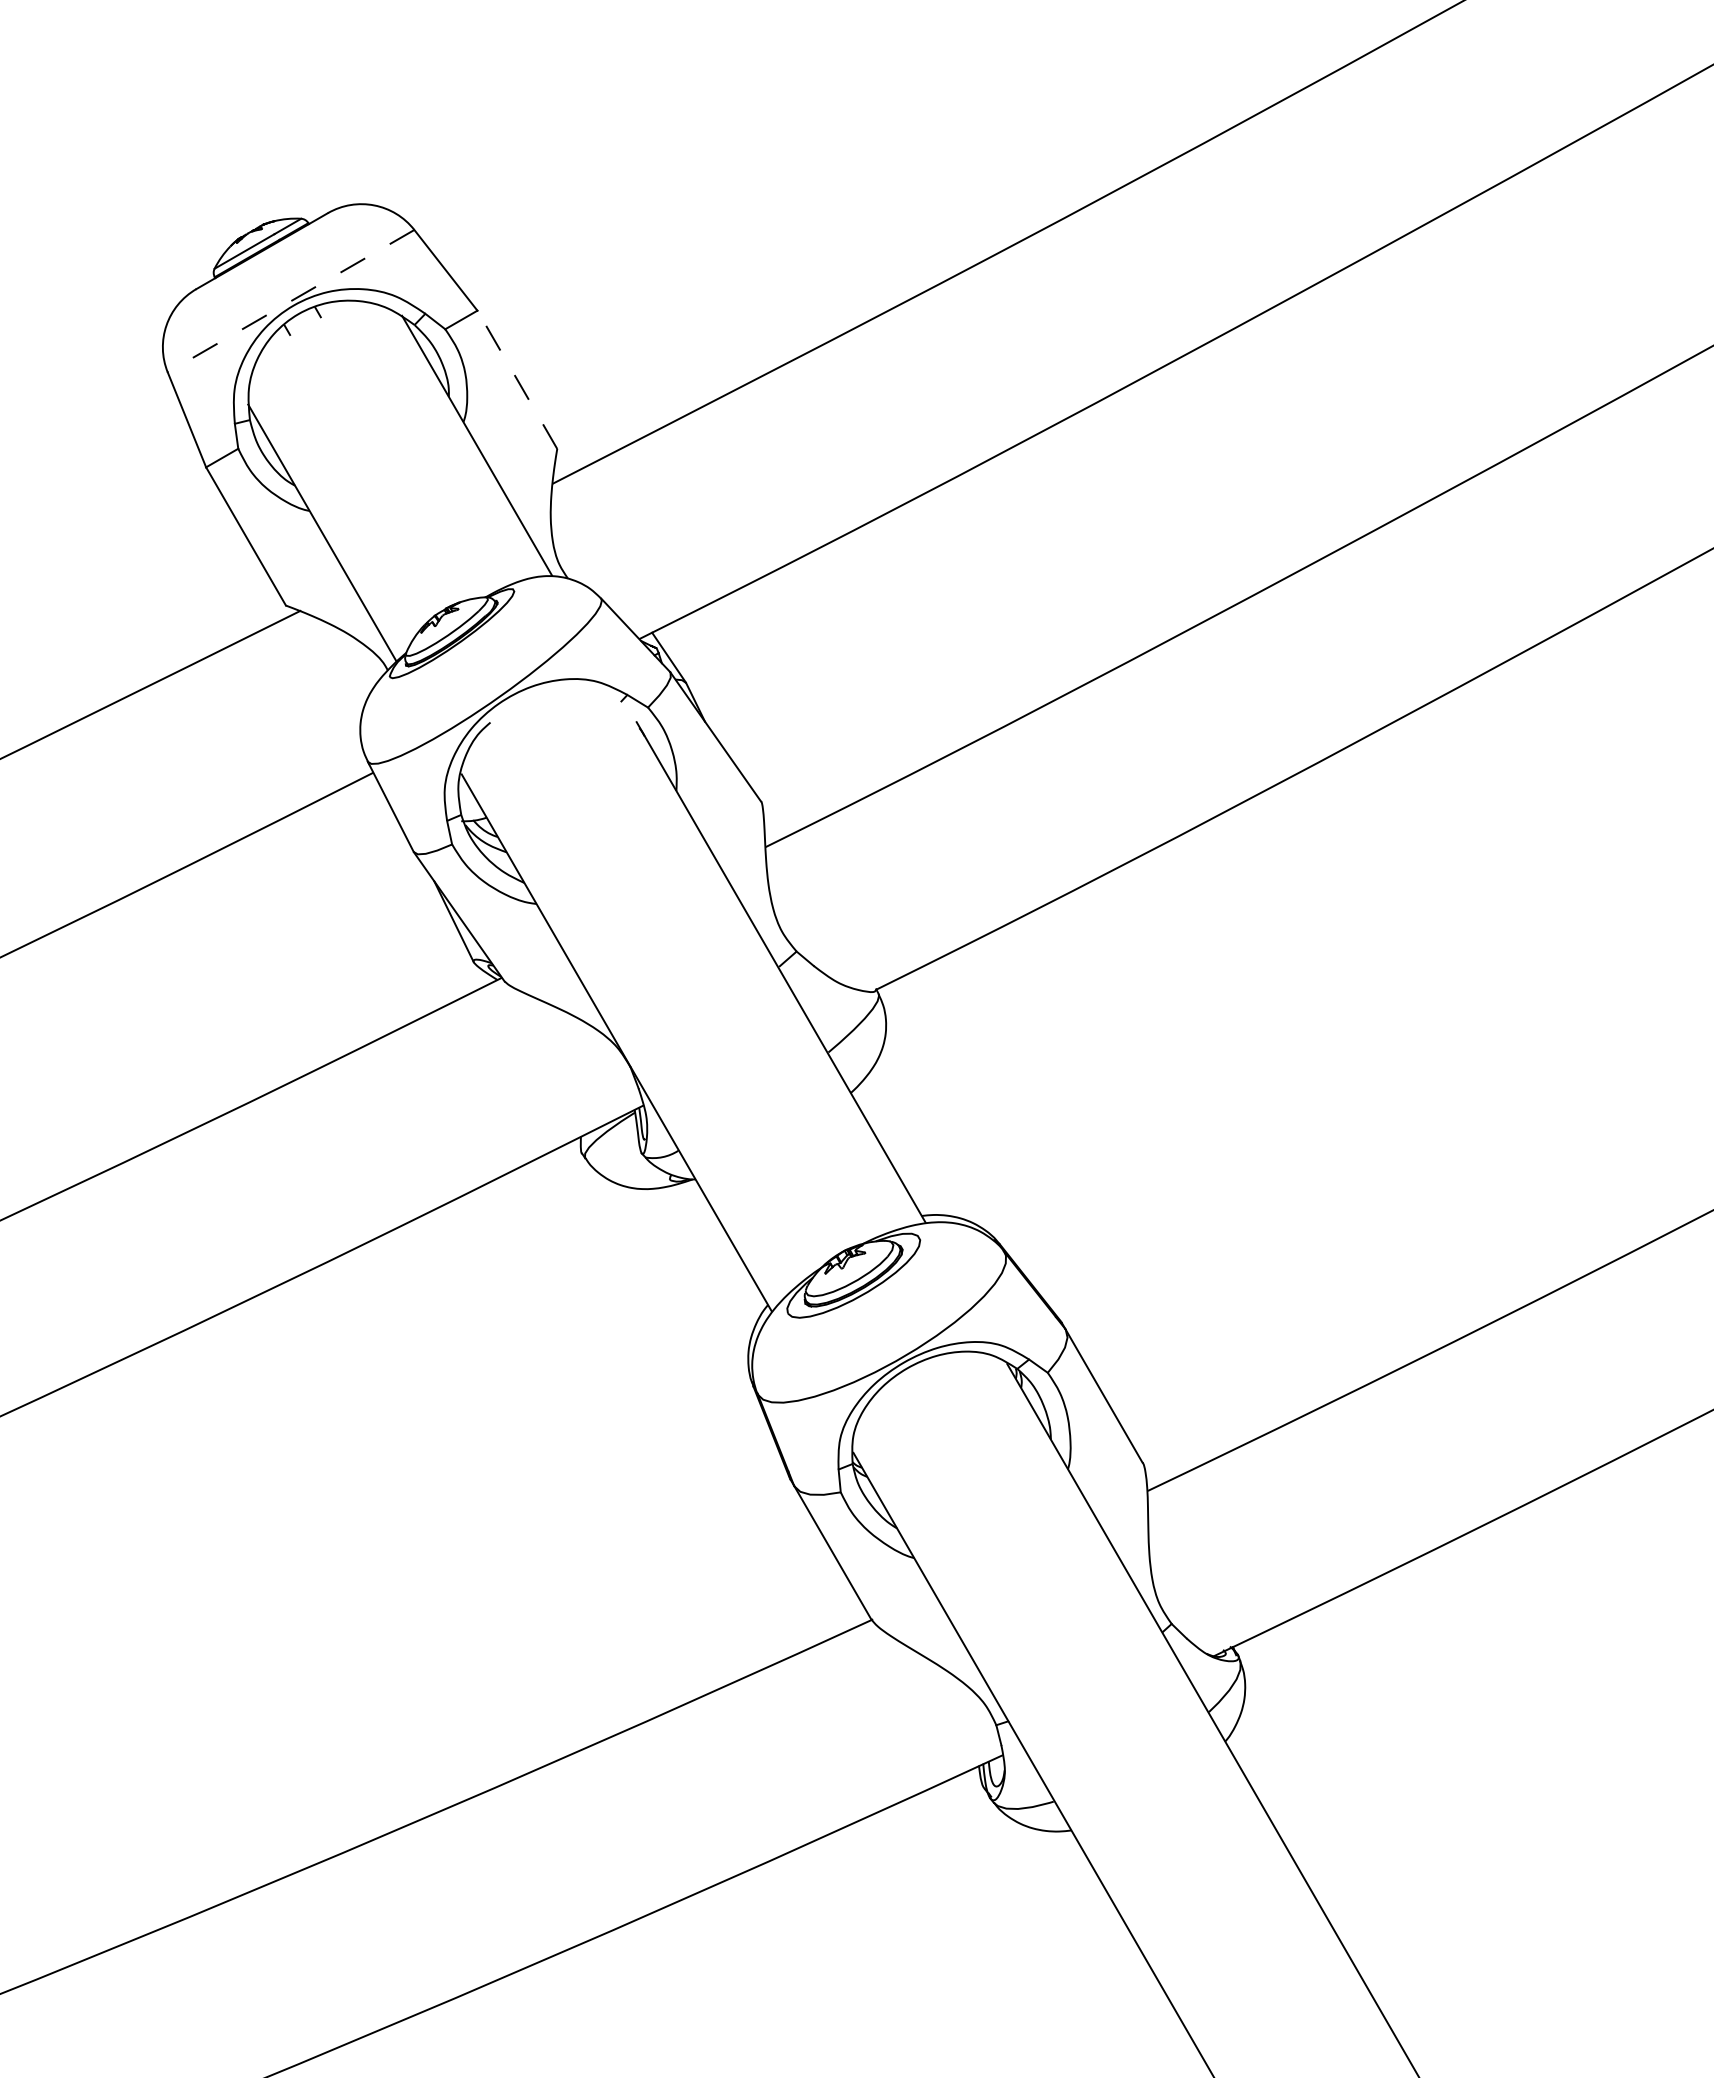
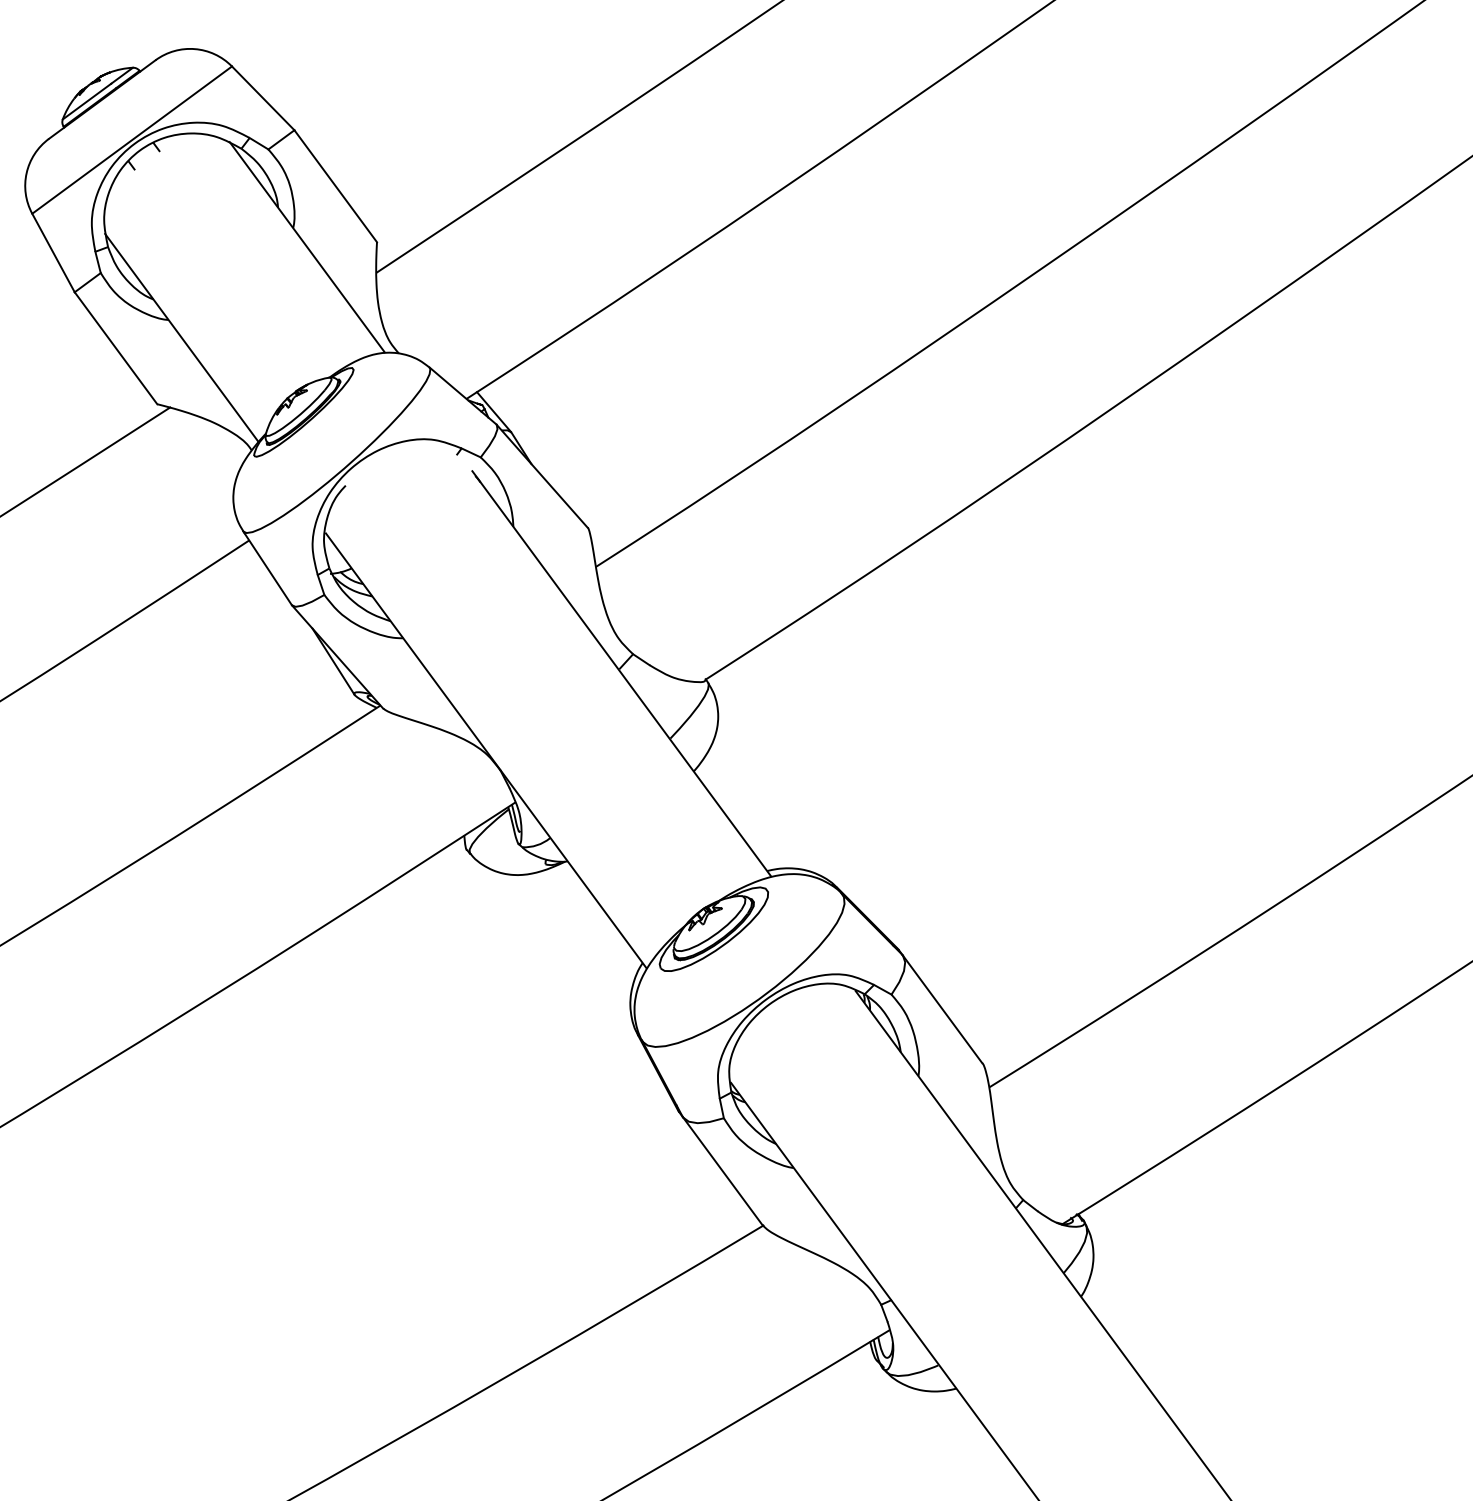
line: (290, 301) -> (131, 140), dashed -> solid
line: (517, 379) -> (335, 185), dashed -> solid

